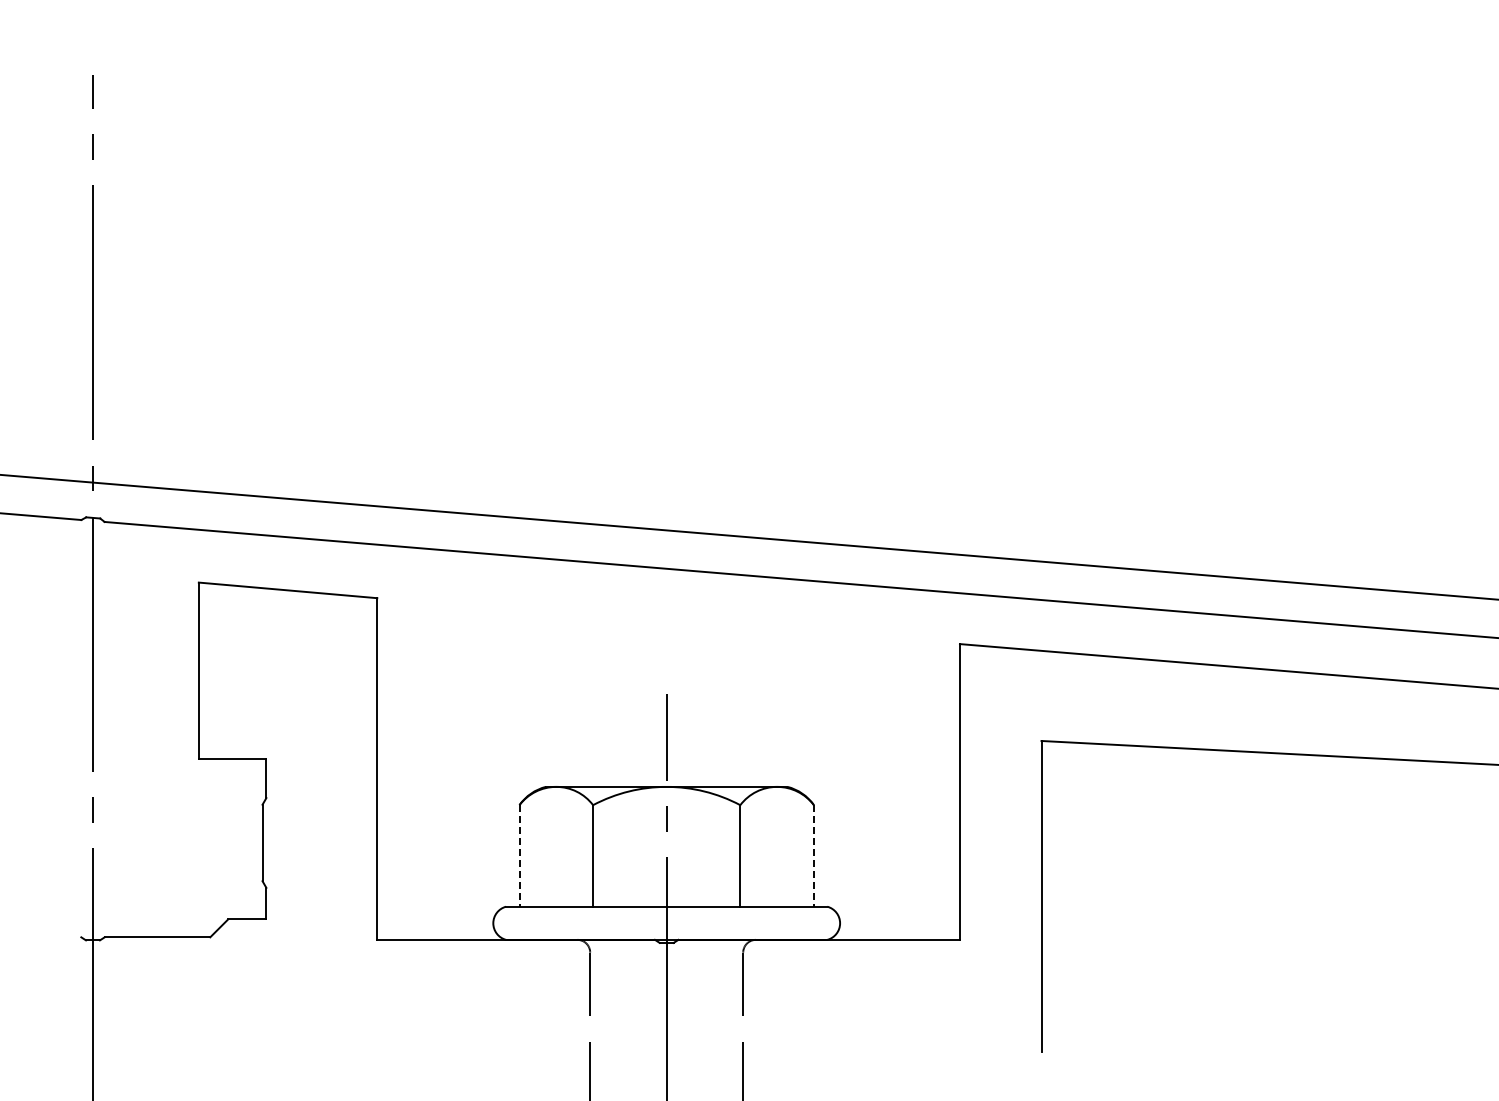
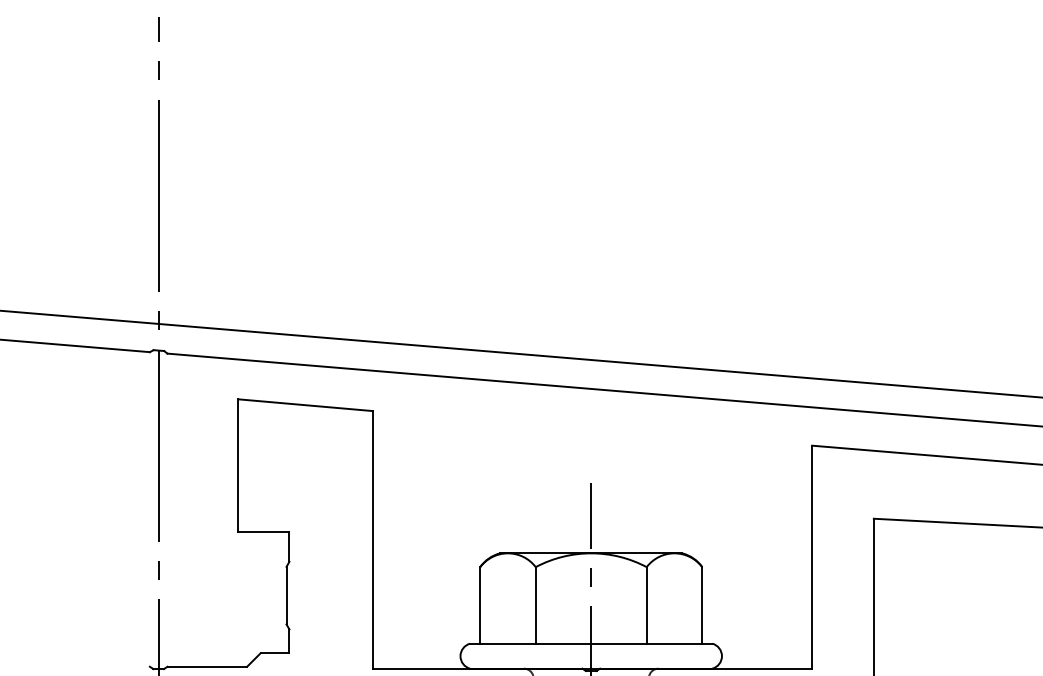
line: (519, 855) -> (480, 605), dashed -> solid
line: (813, 855) -> (701, 605), dashed -> solid

